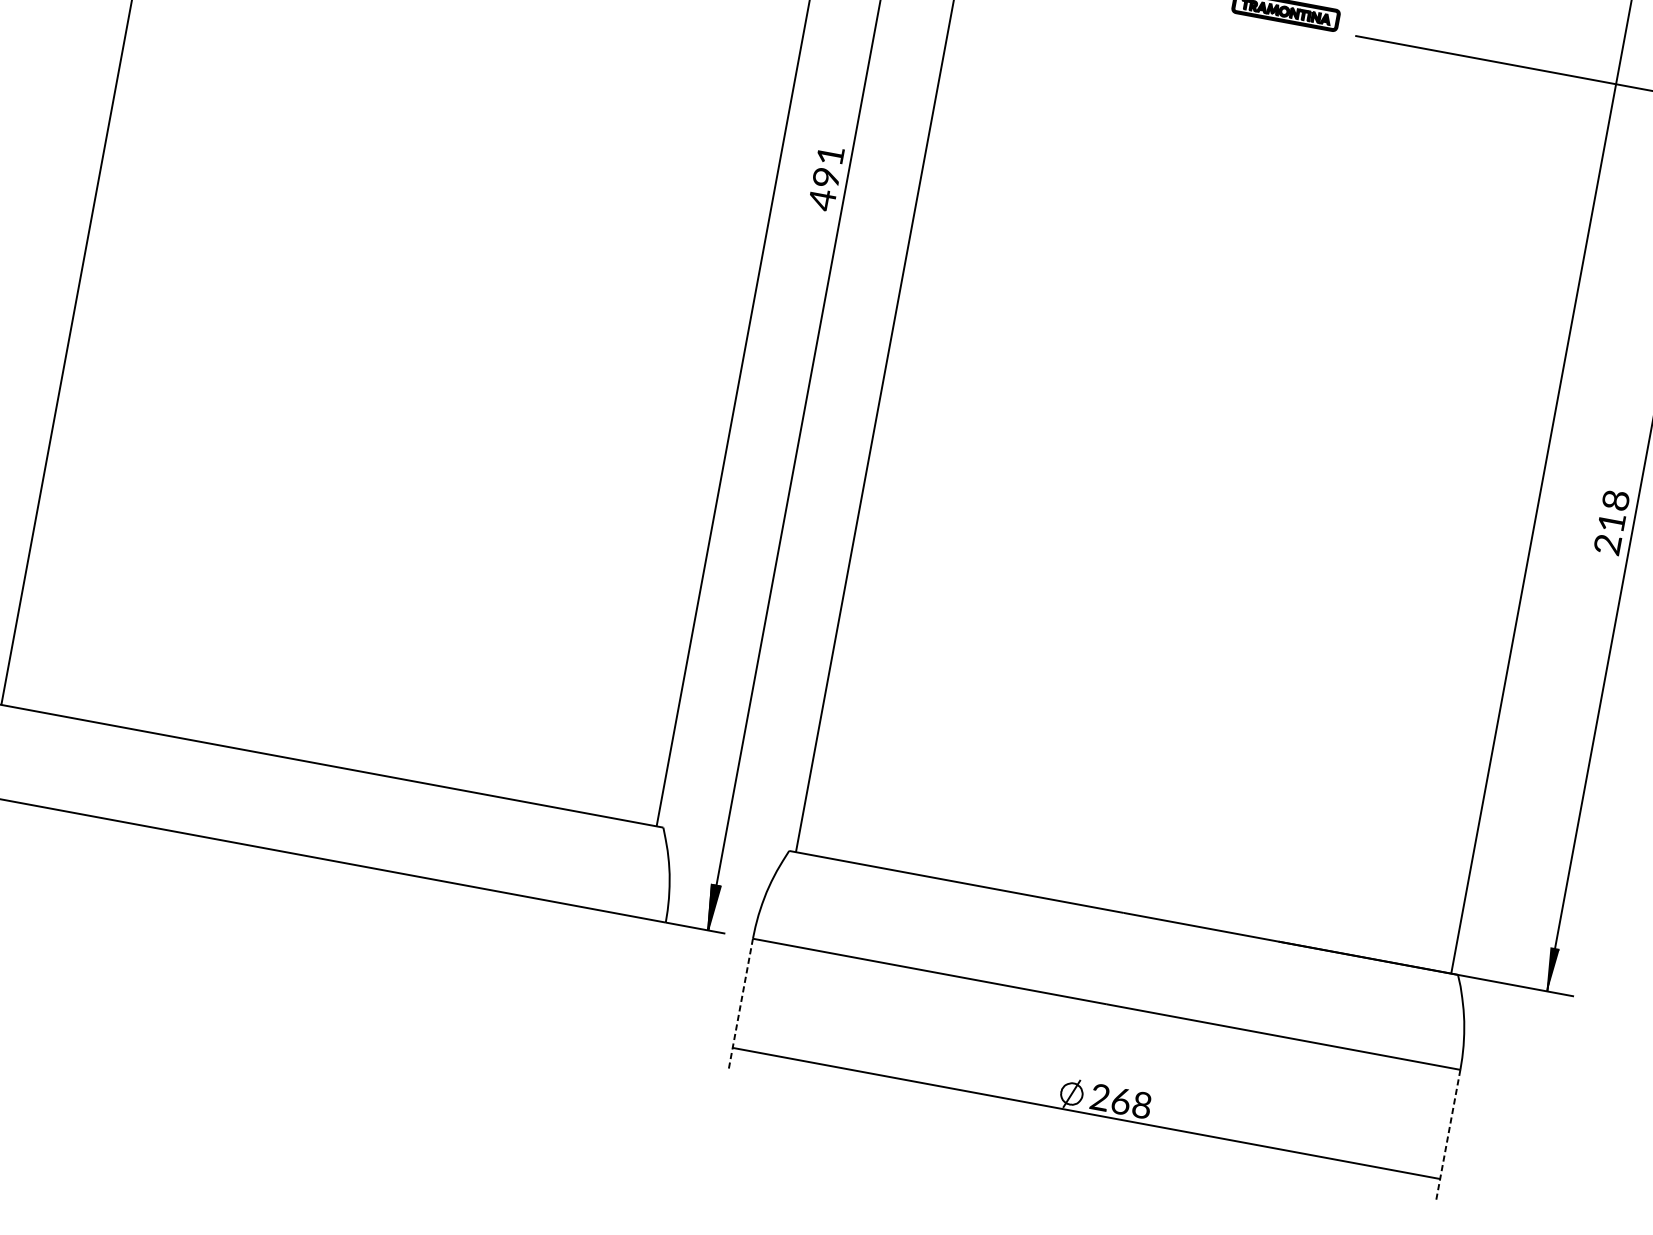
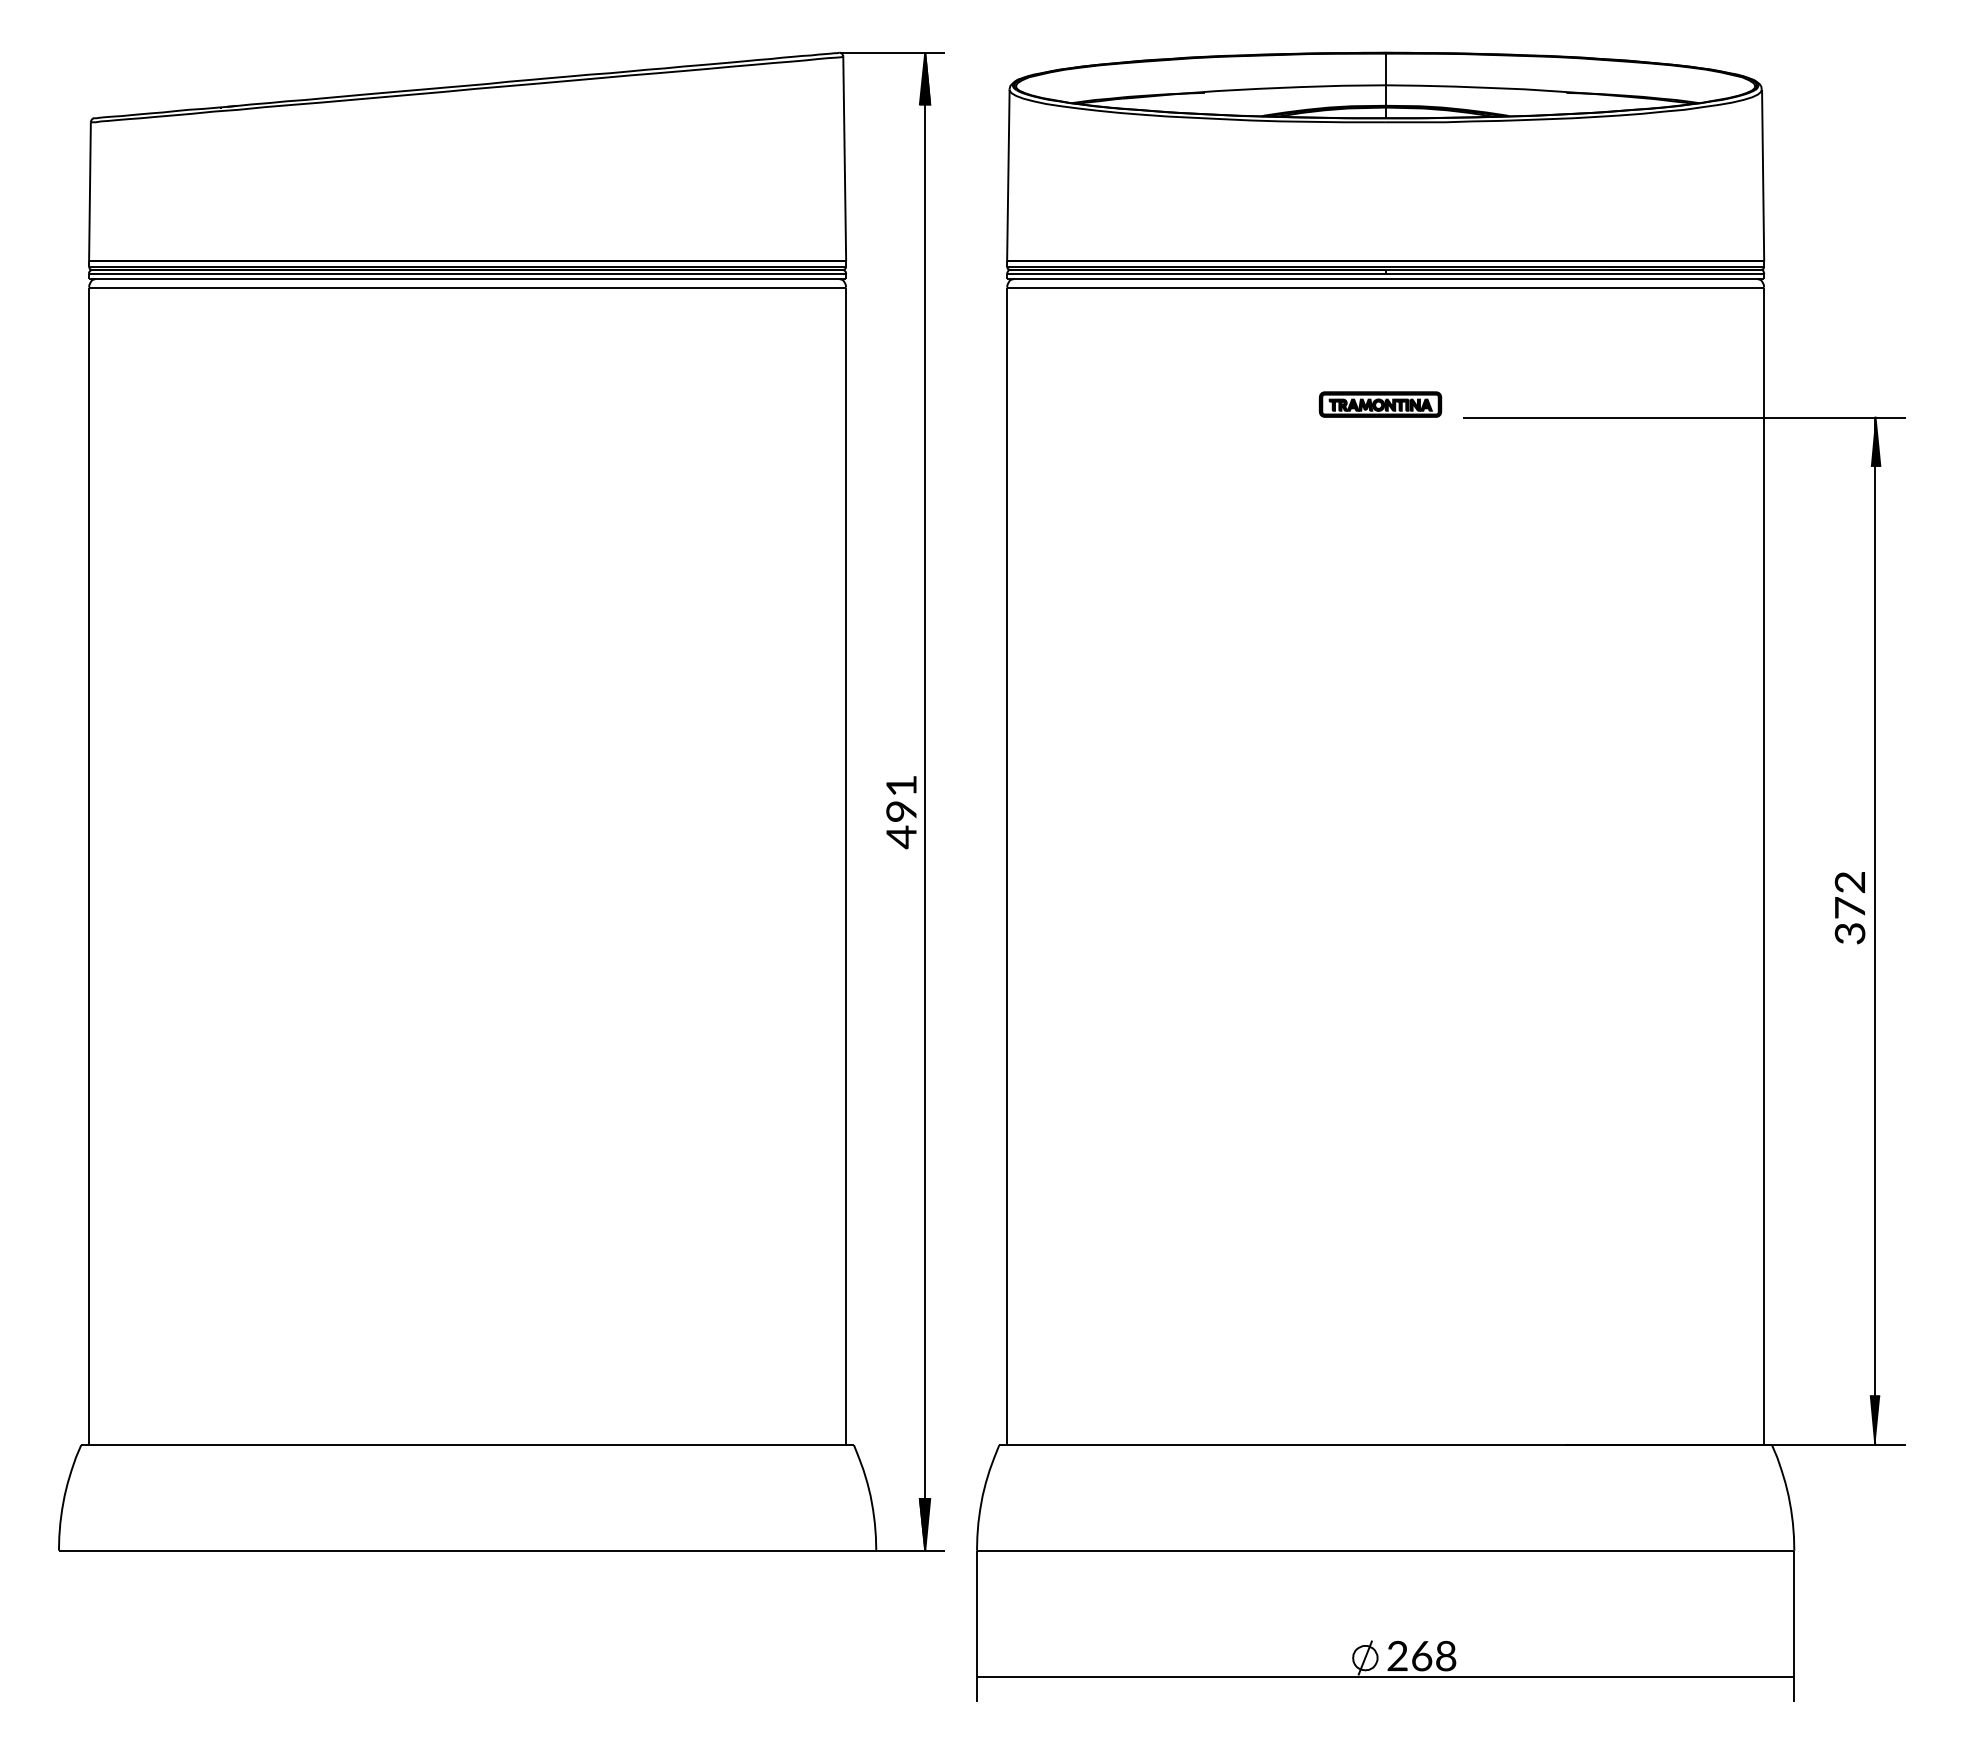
text: (826, 178) -> (901, 812), moved
text: (1612, 522) -> (1850, 907), 218 -> 372
line: (740, 1004) -> (976, 1626), dashed -> solid
line: (1448, 1135) -> (1794, 1626), dashed -> solid

